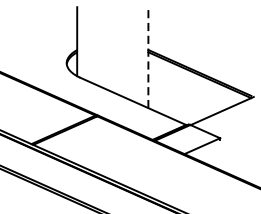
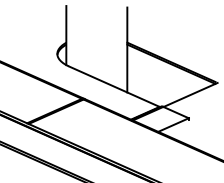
line: (148, 57) -> (127, 49), dashed -> solid

